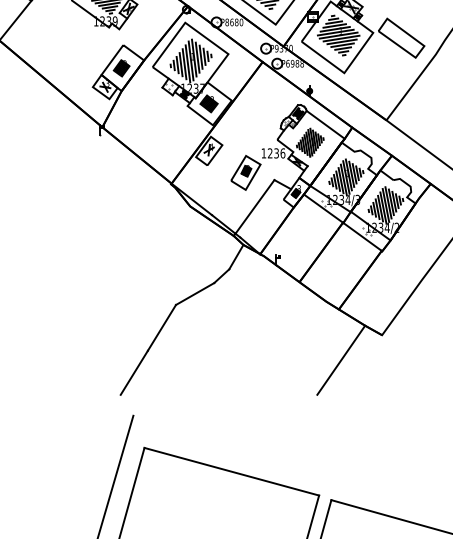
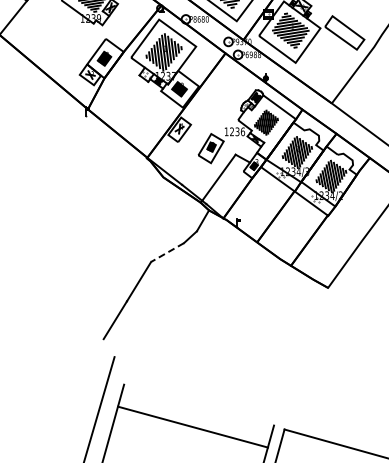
line: (195, 293) -> (167, 252), solid -> dashed
line: (340, 360) -> (292, 309), removed
line: (232, 470) -> (193, 426), moved

